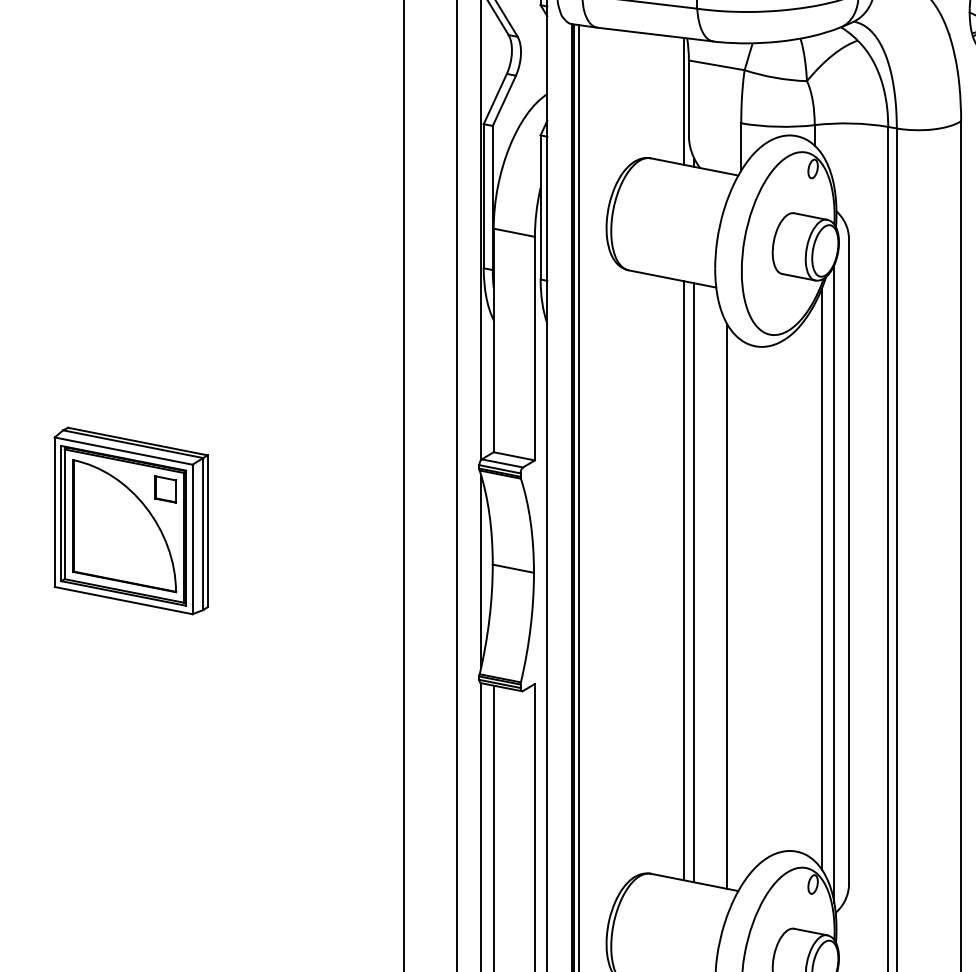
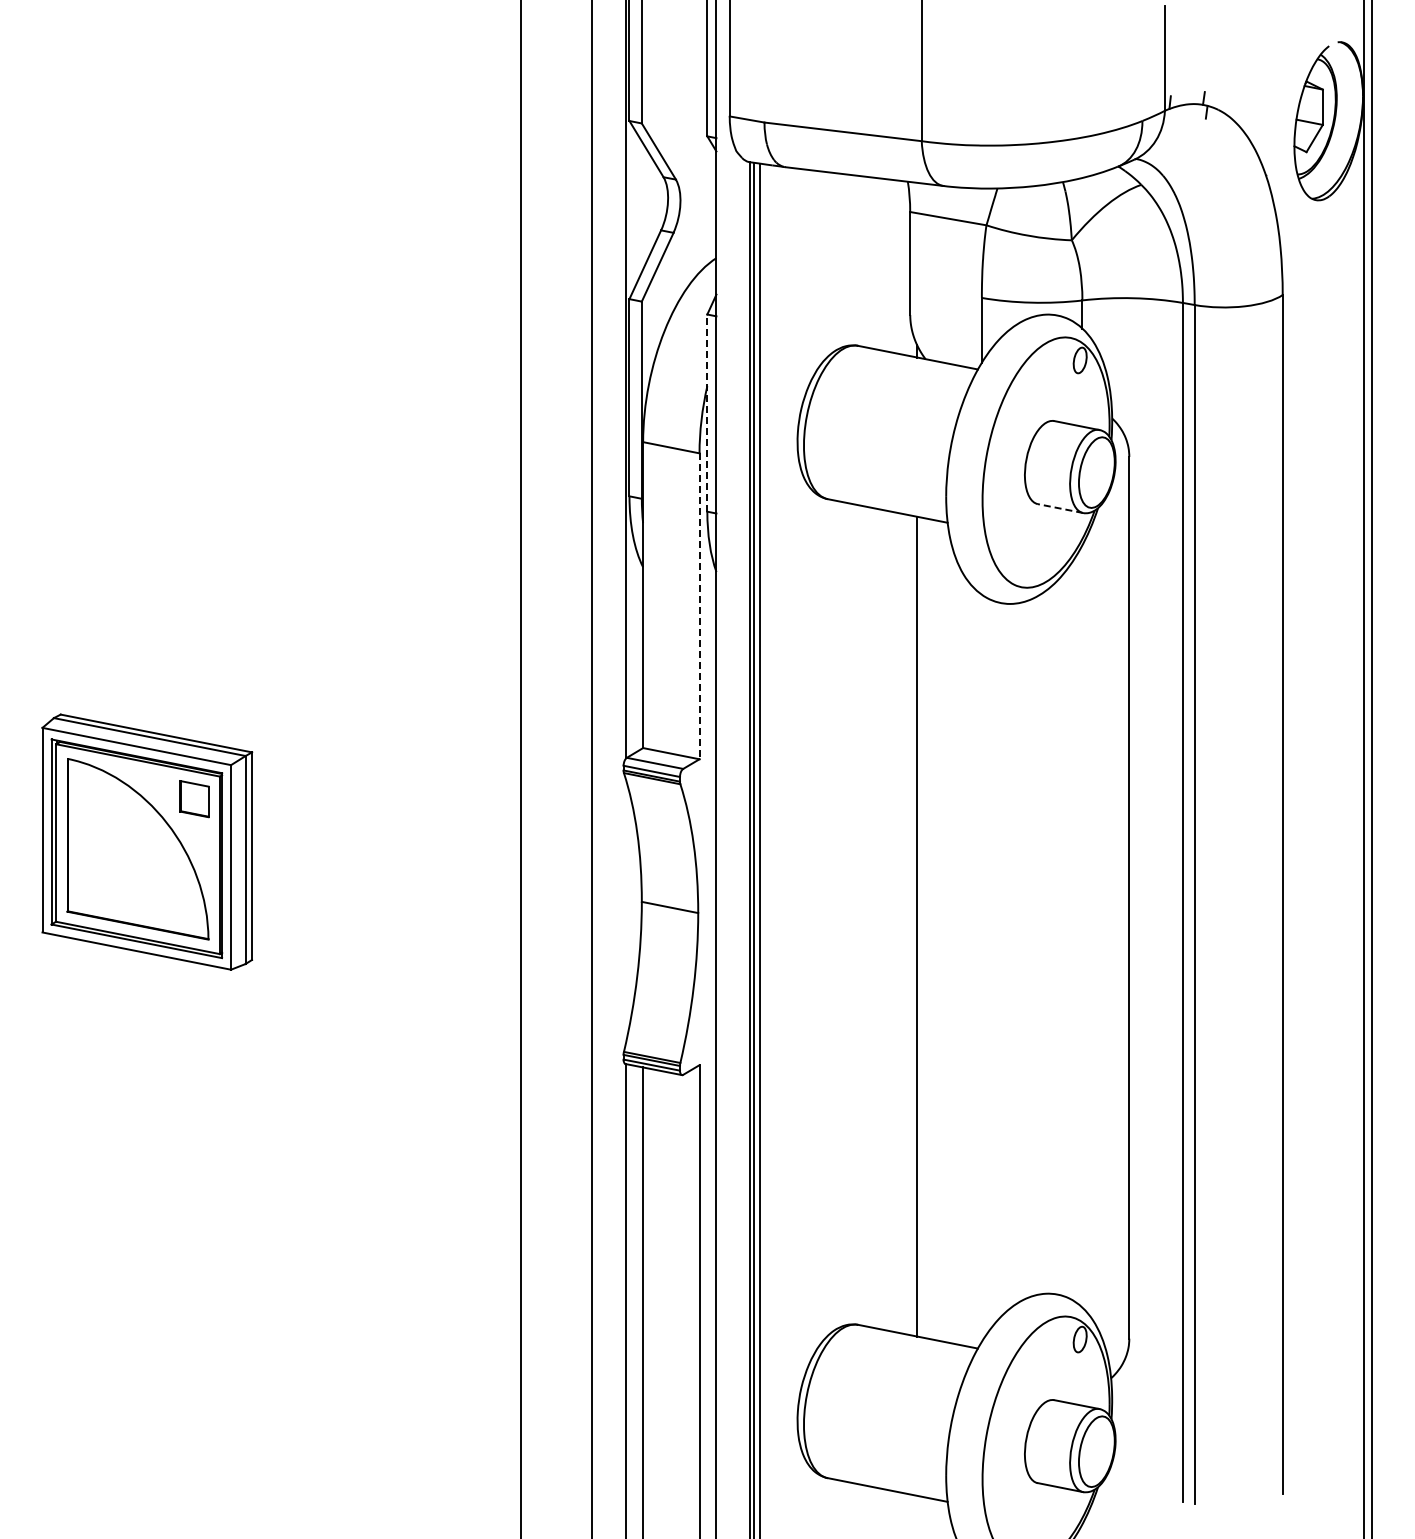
line: (683, 101) -> (903, 267), removed
line: (540, 207) -> (707, 413), solid -> dashed
line: (797, 277) -> (1059, 508), solid -> dashed
line: (534, 348) -> (699, 606), solid -> dashed
line: (481, 570) -> (626, 910), removed
line: (822, 578) -> (1092, 921), removed
line: (683, 580) -> (903, 923), removed
line: (834, 584) -> (1109, 928), removed
line: (727, 606) -> (962, 958), removed

